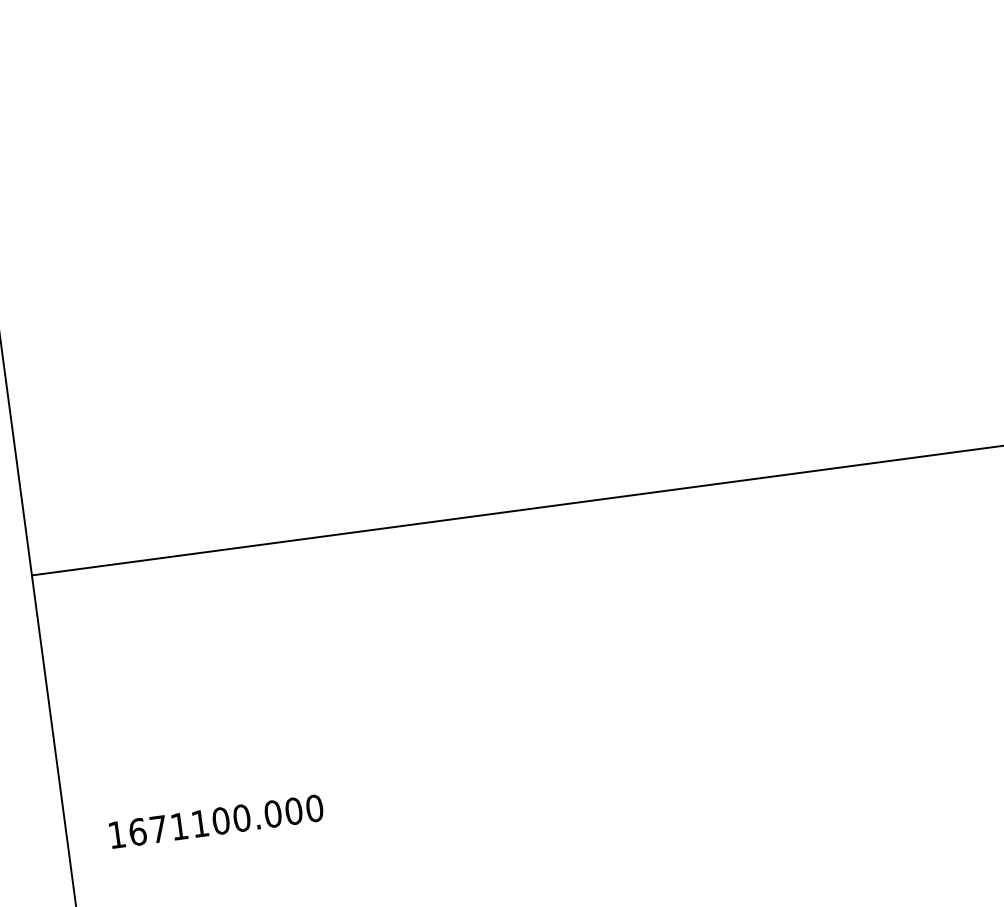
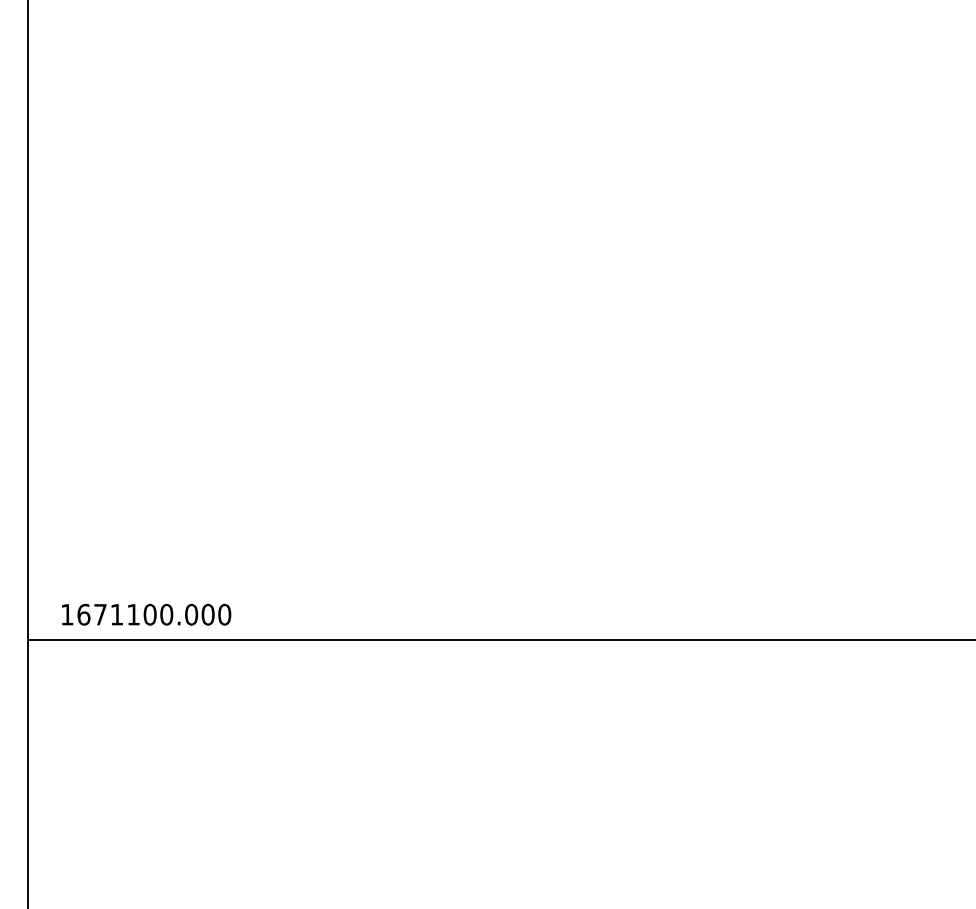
text: (216, 821) -> (146, 614), moved

